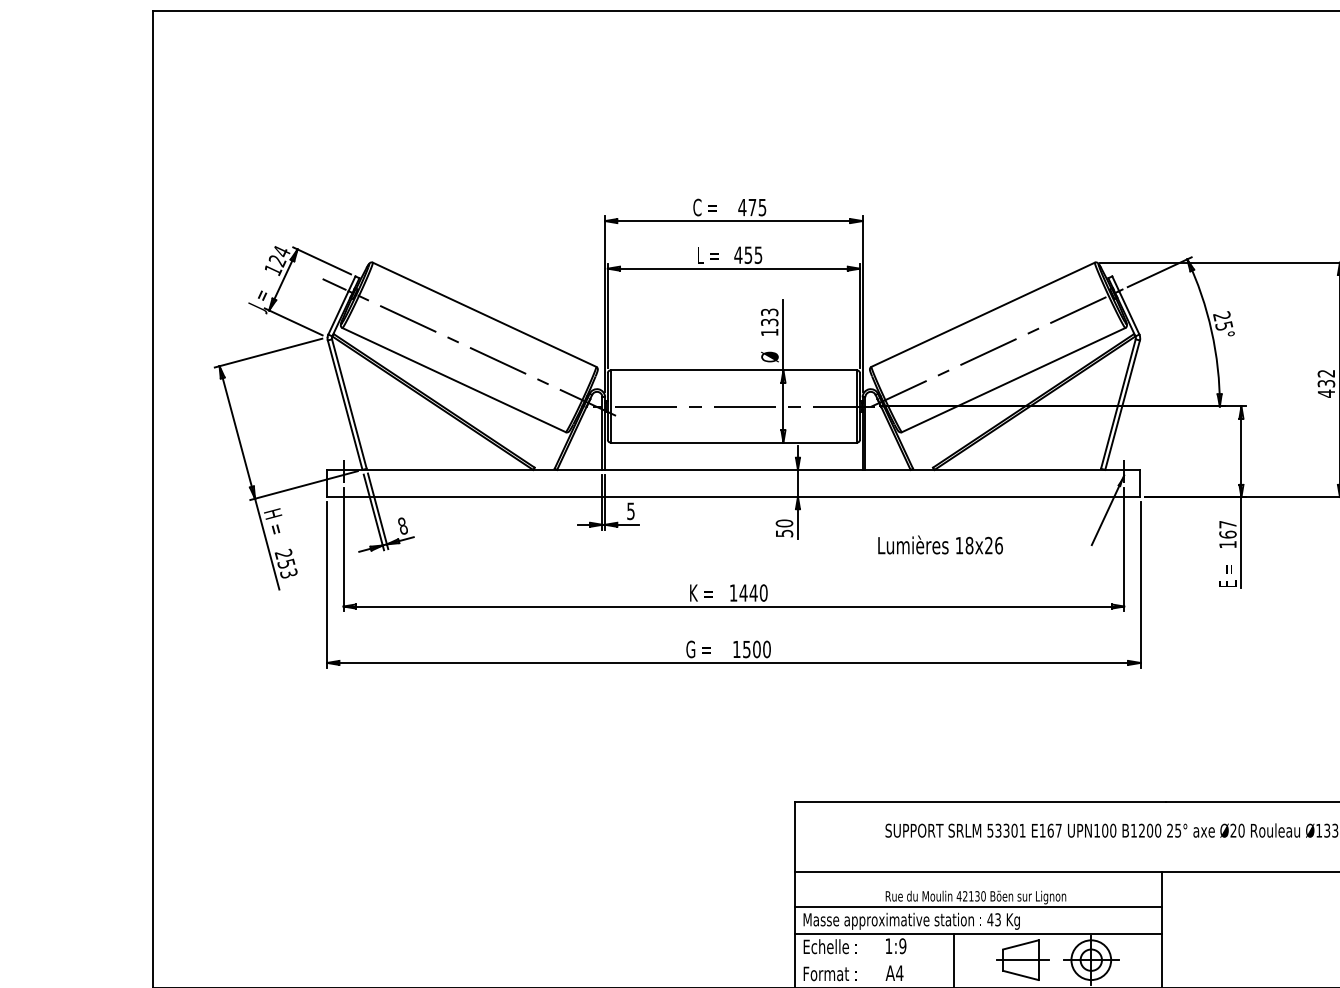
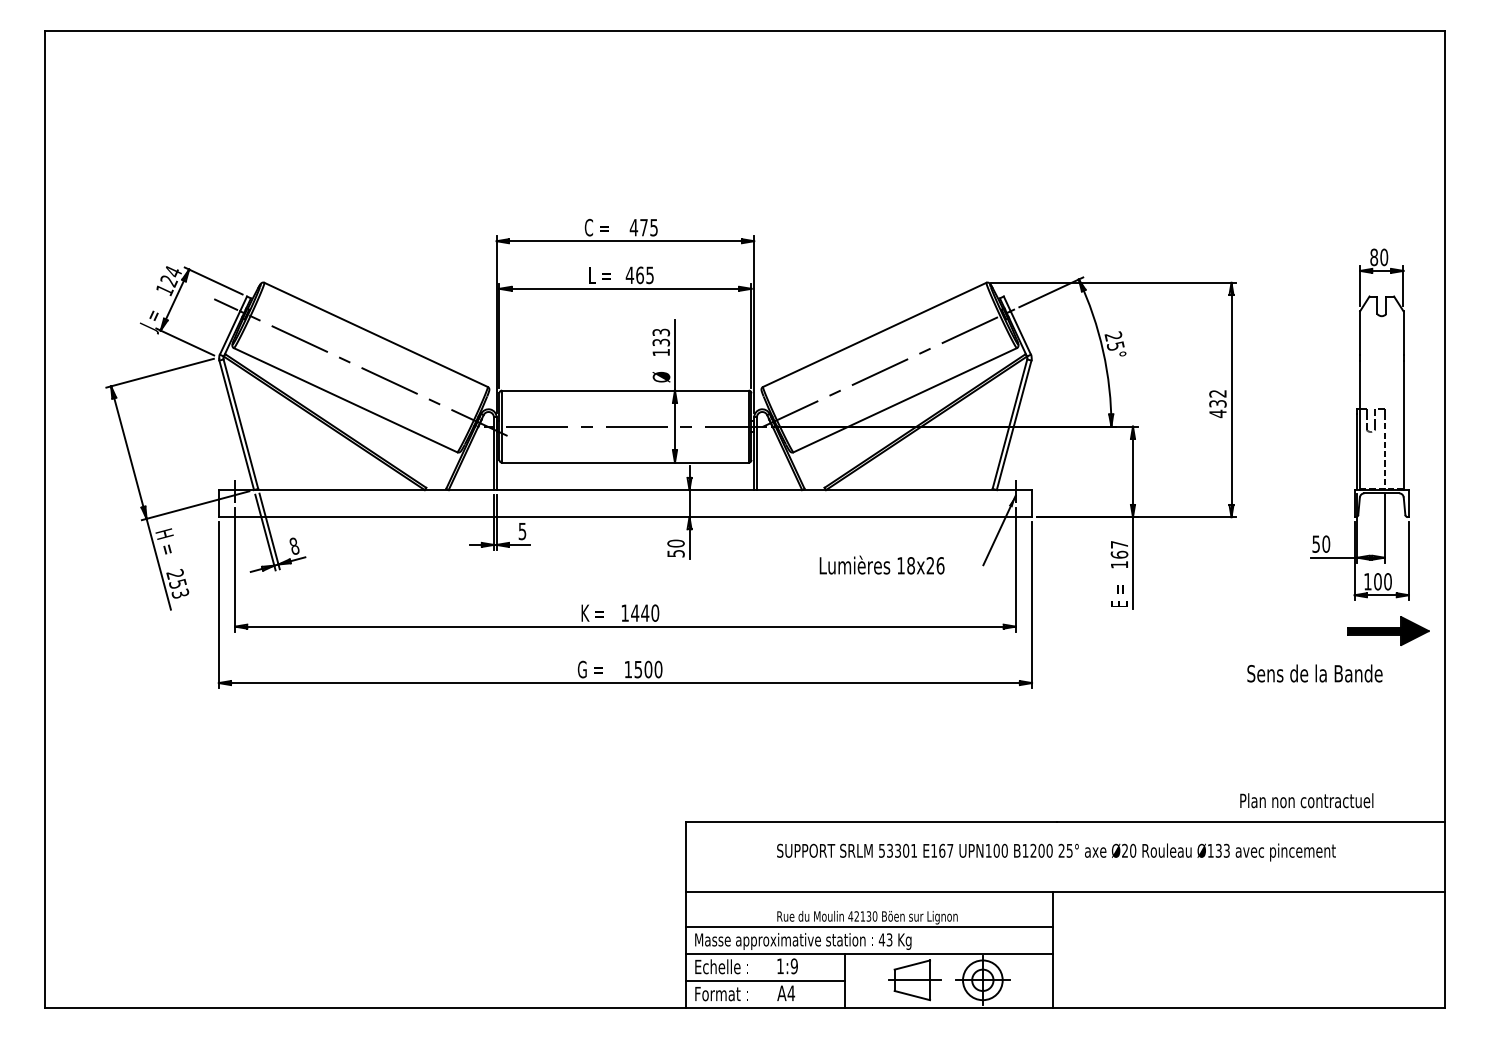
text: (747, 255) -> (639, 275), 455 -> 465
text: (939, 544) -> (881, 564), moved
line: (873, 960) -> (765, 980), added

